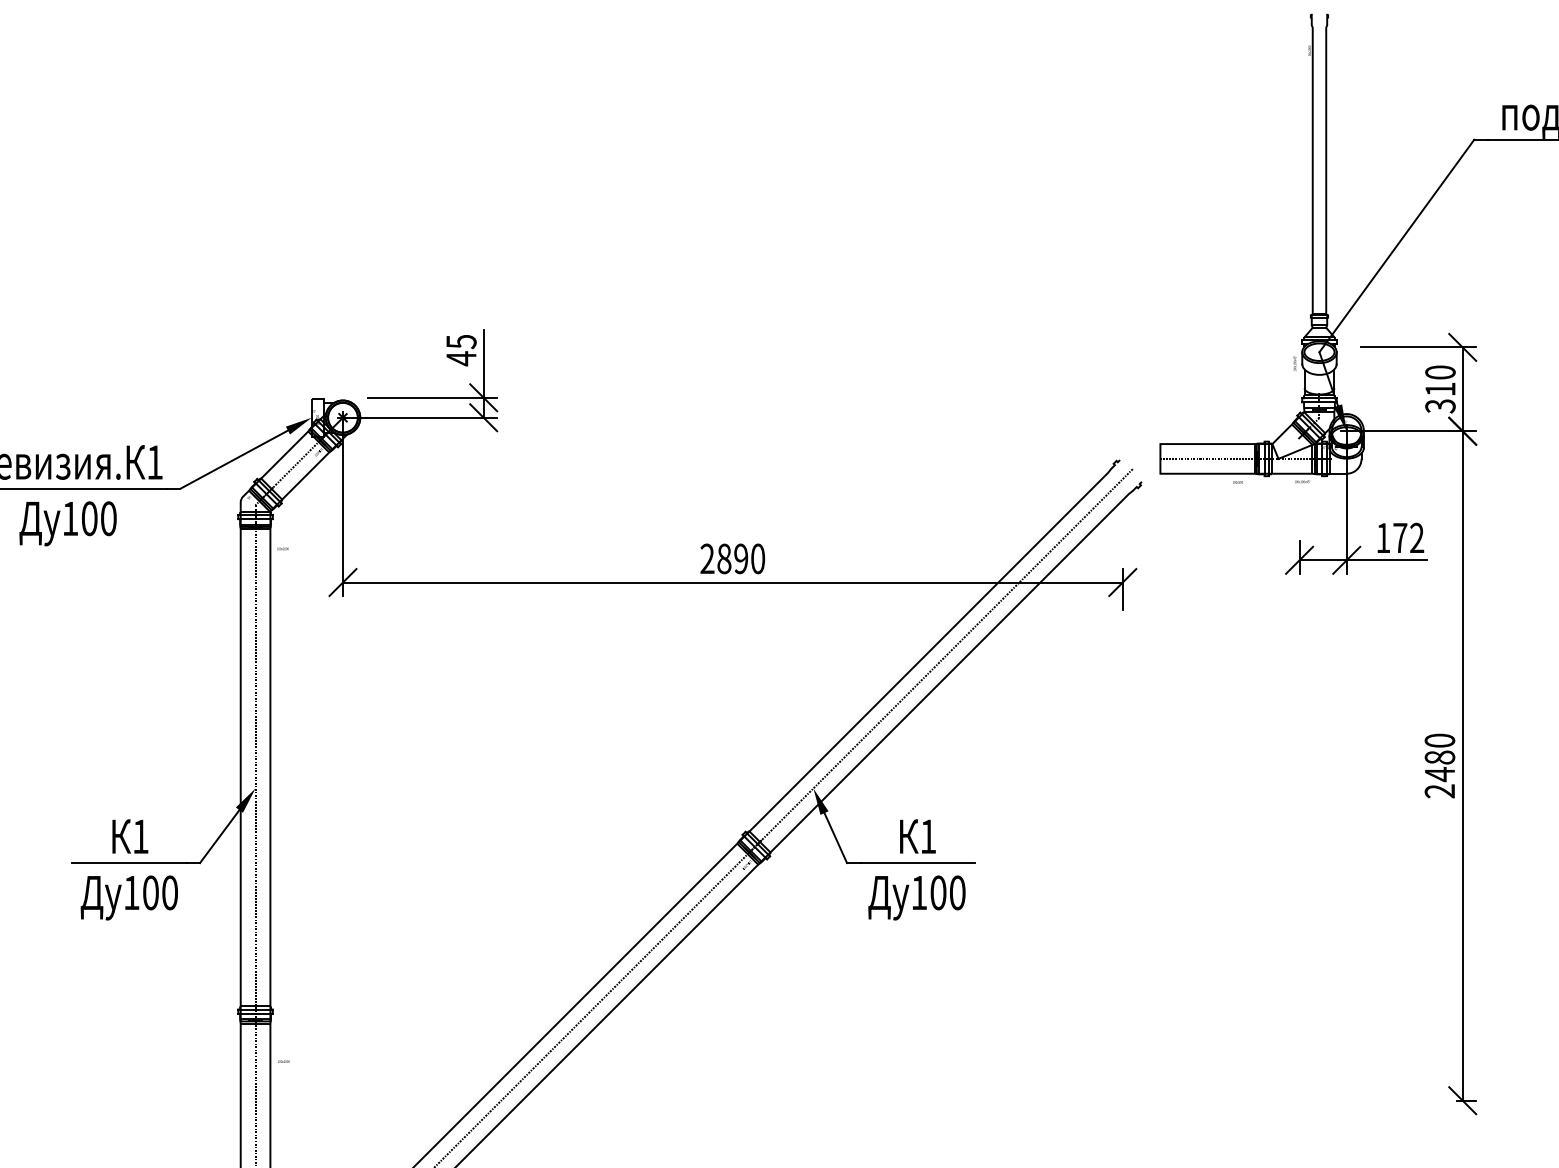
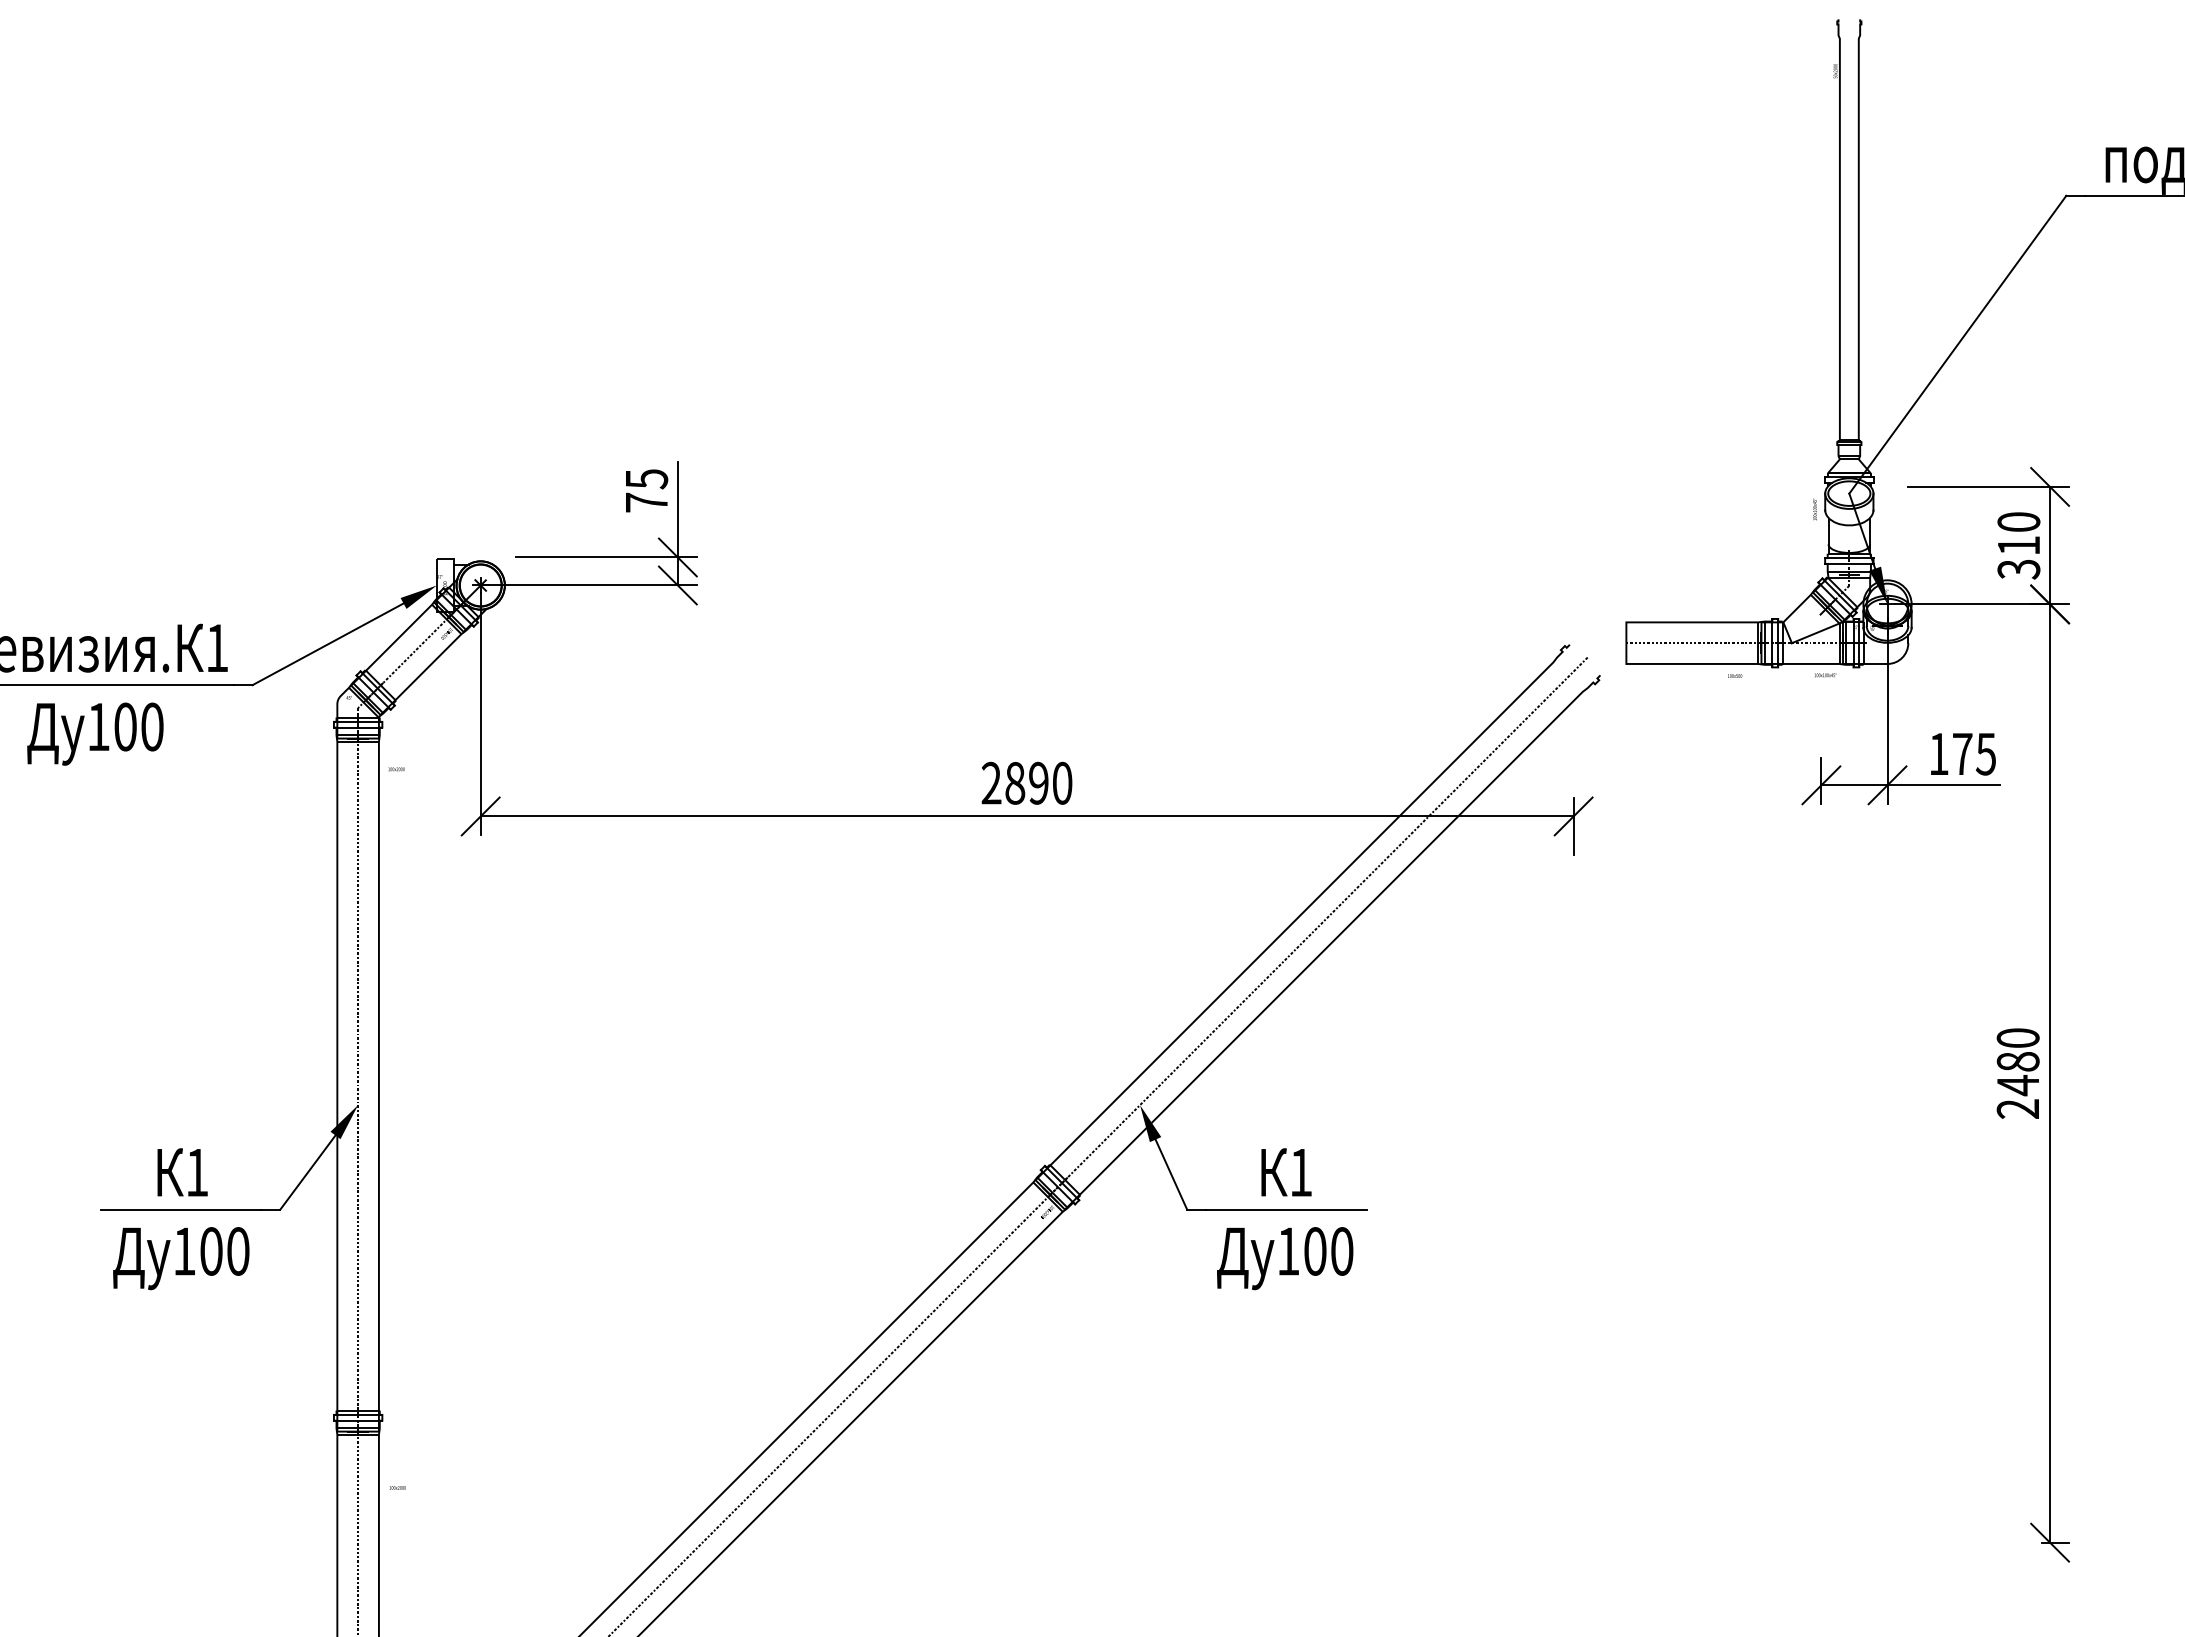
text: (461, 358) -> (646, 502), 45 -> 75
text: (1416, 537) -> (1985, 753), 172 -> 175

